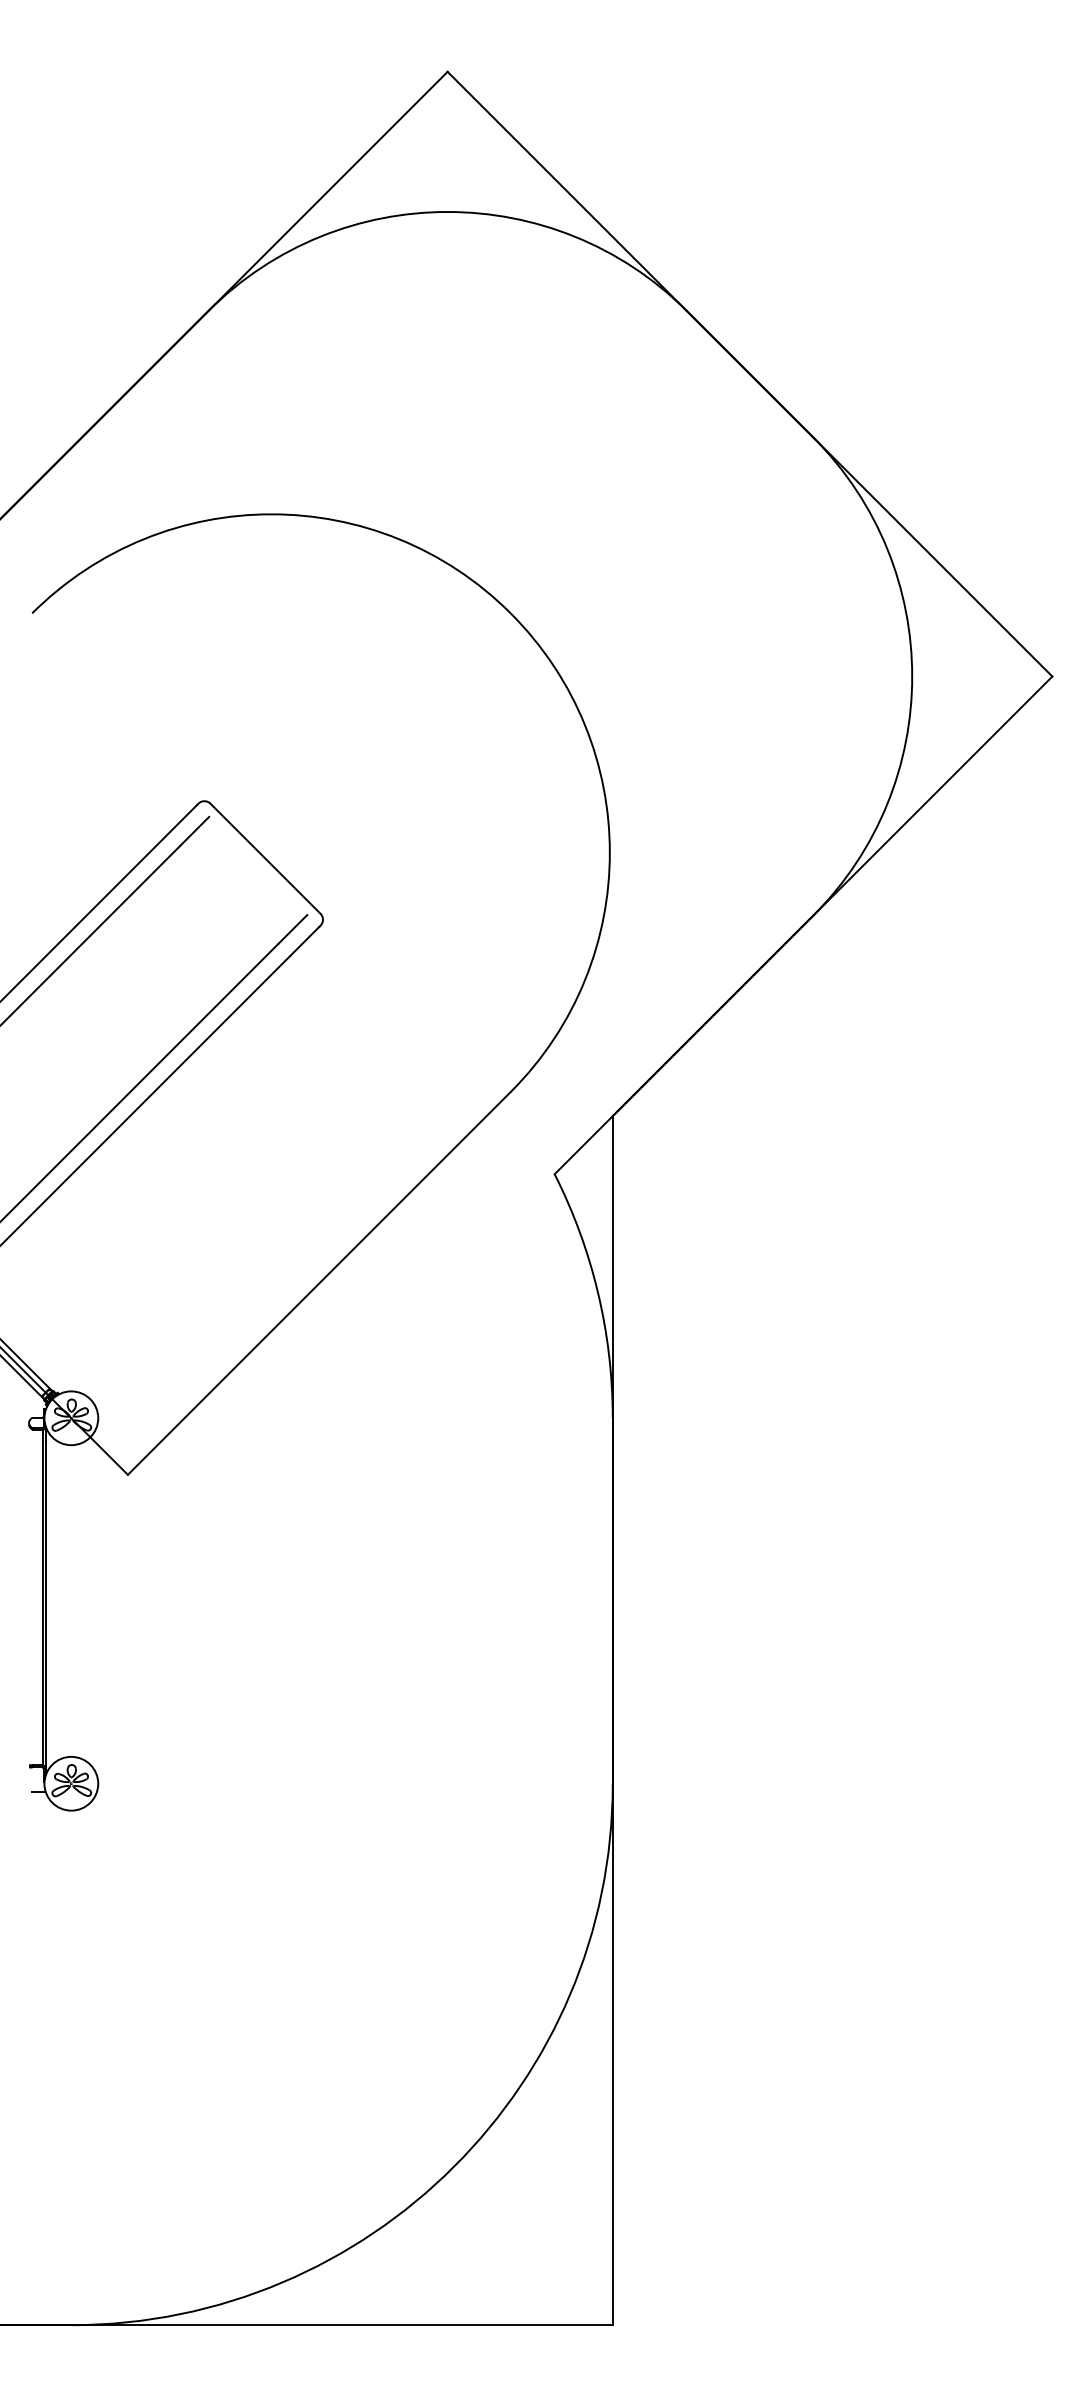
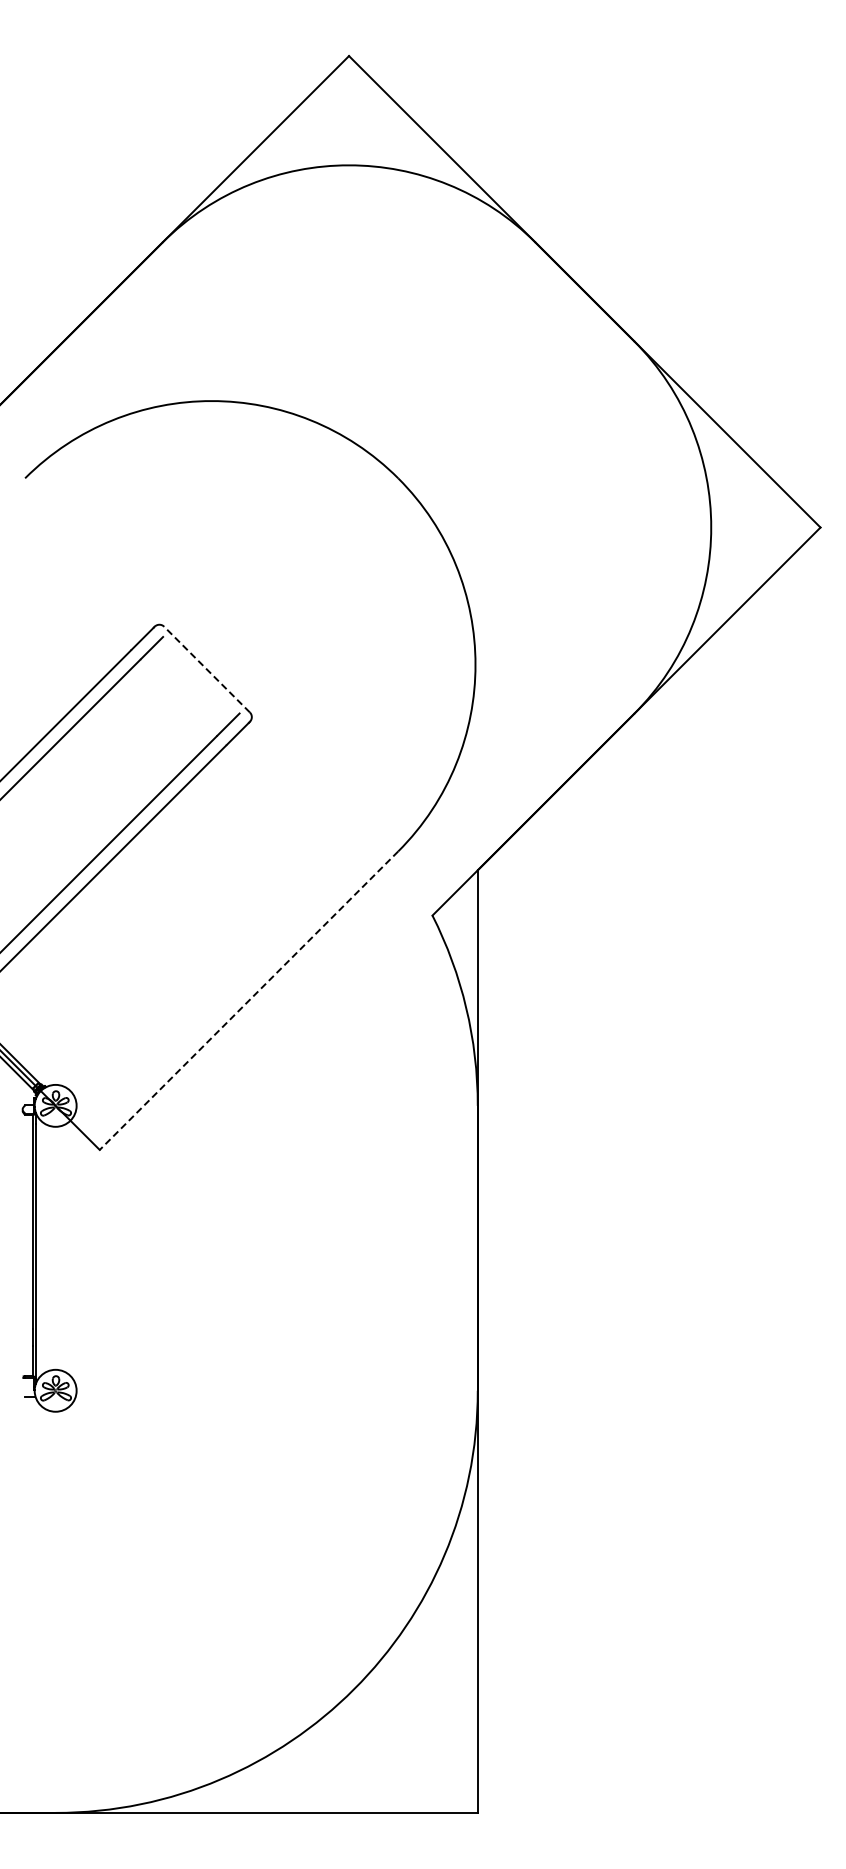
line: (266, 858) -> (207, 669), solid -> dashed
line: (318, 1284) -> (248, 1001), solid -> dashed

